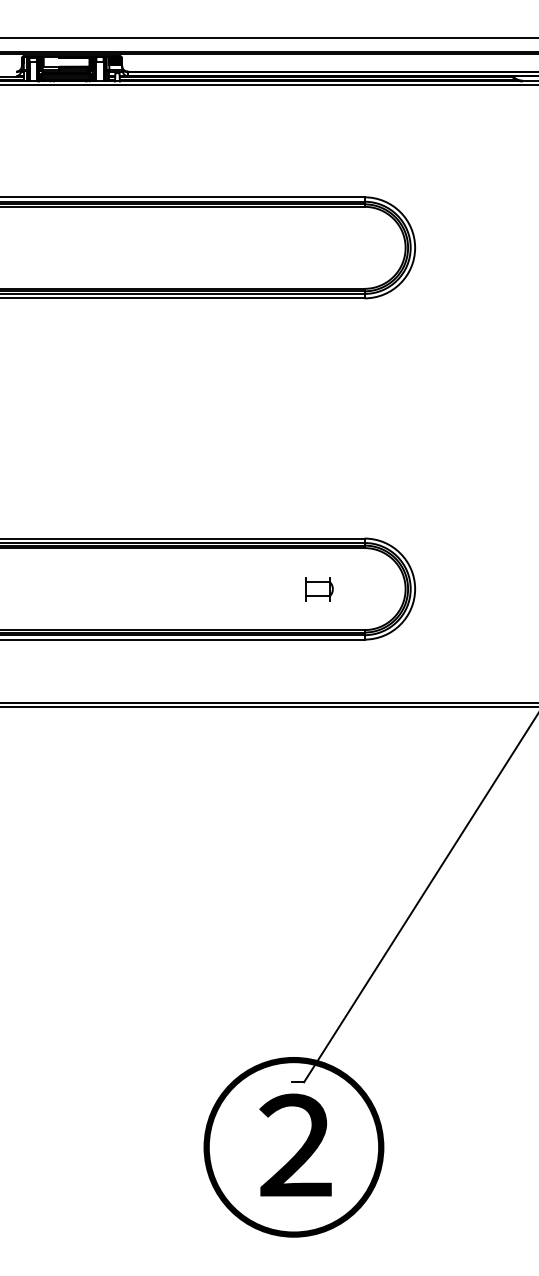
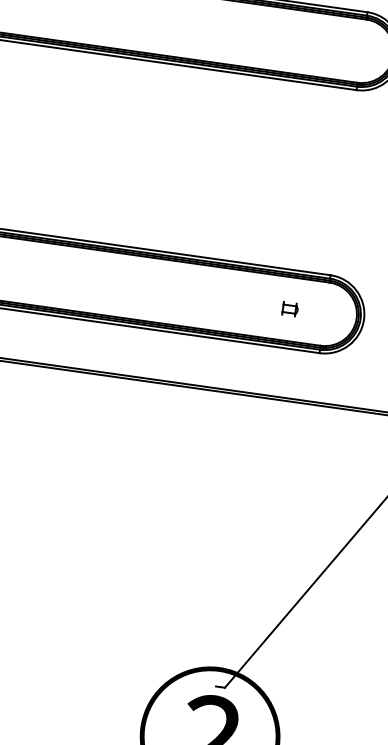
part: (319, 588) -> (290, 308), size x0.71

